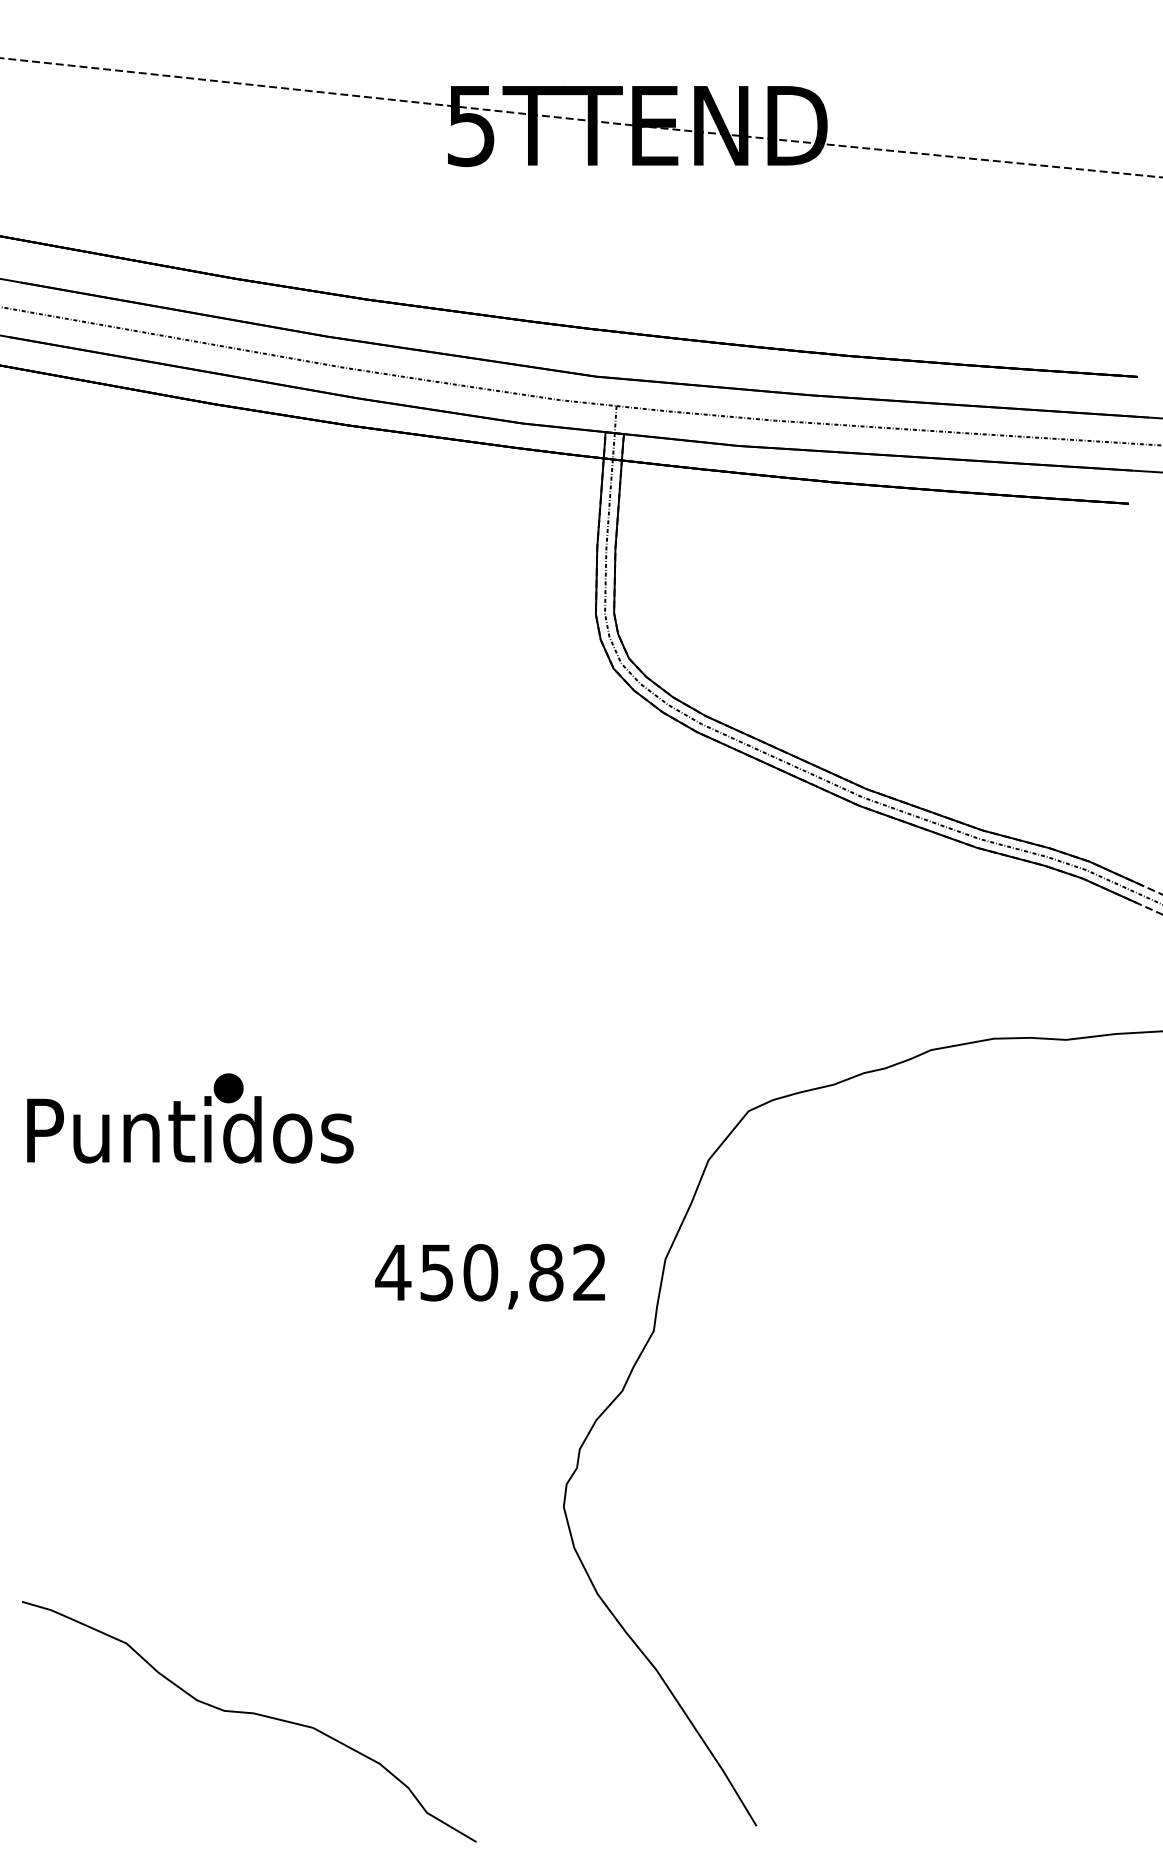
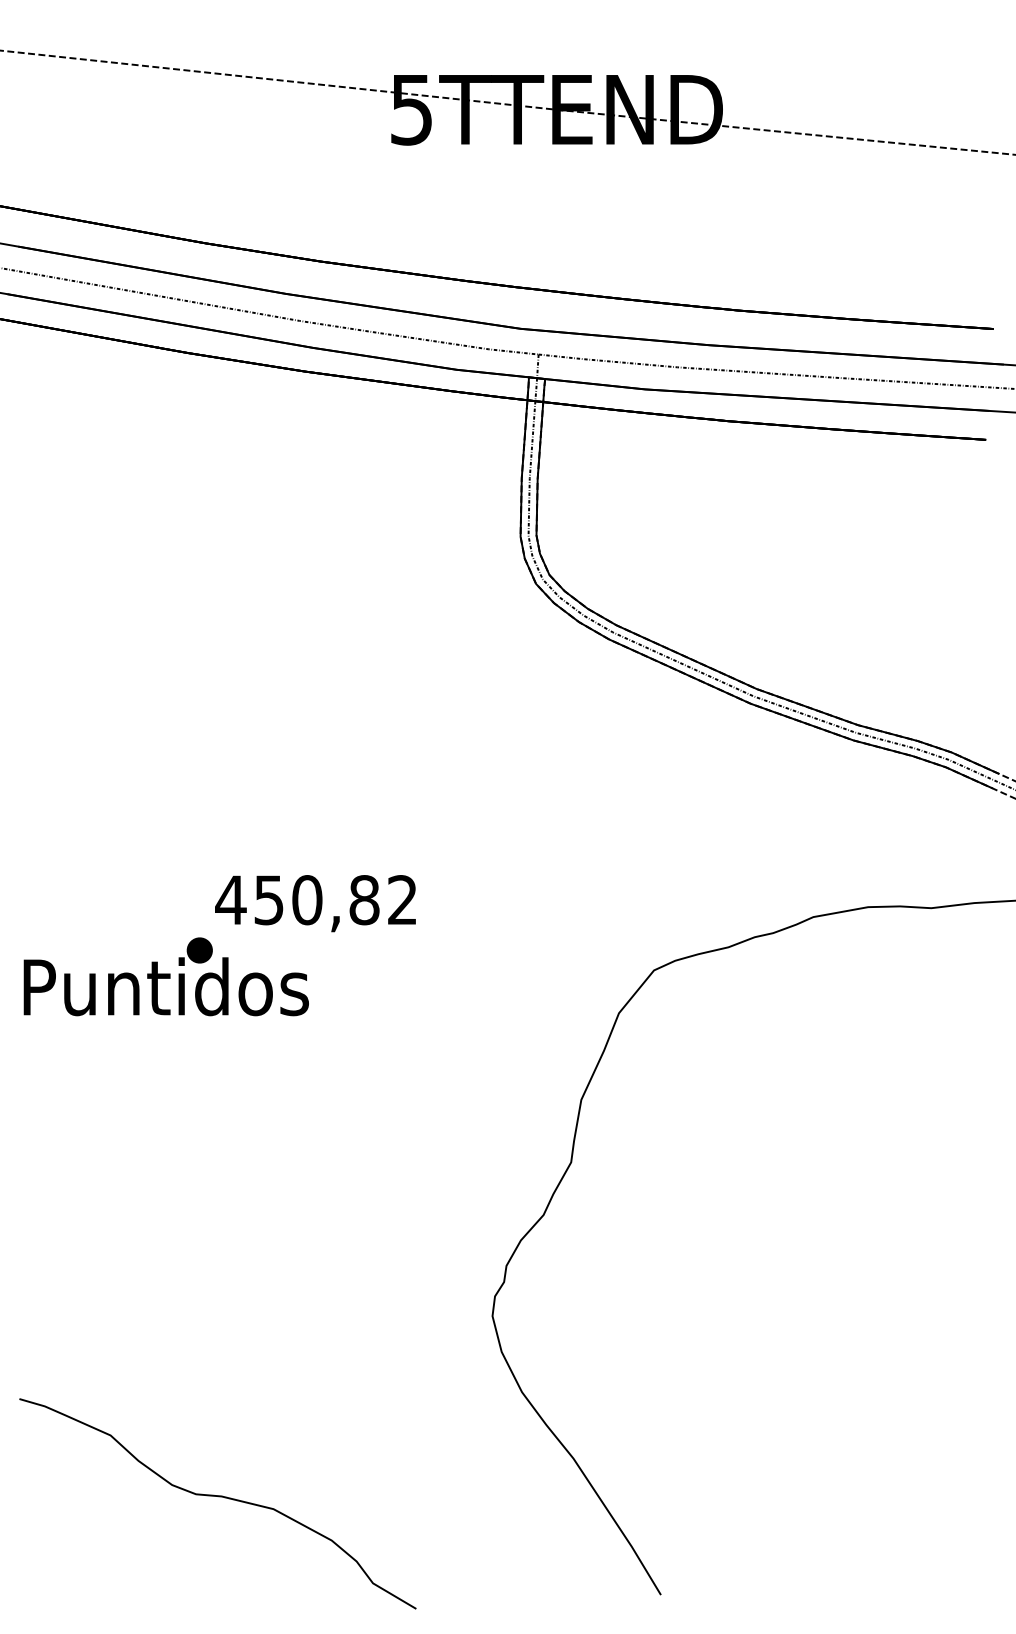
text: (489, 1276) -> (314, 903), moved

